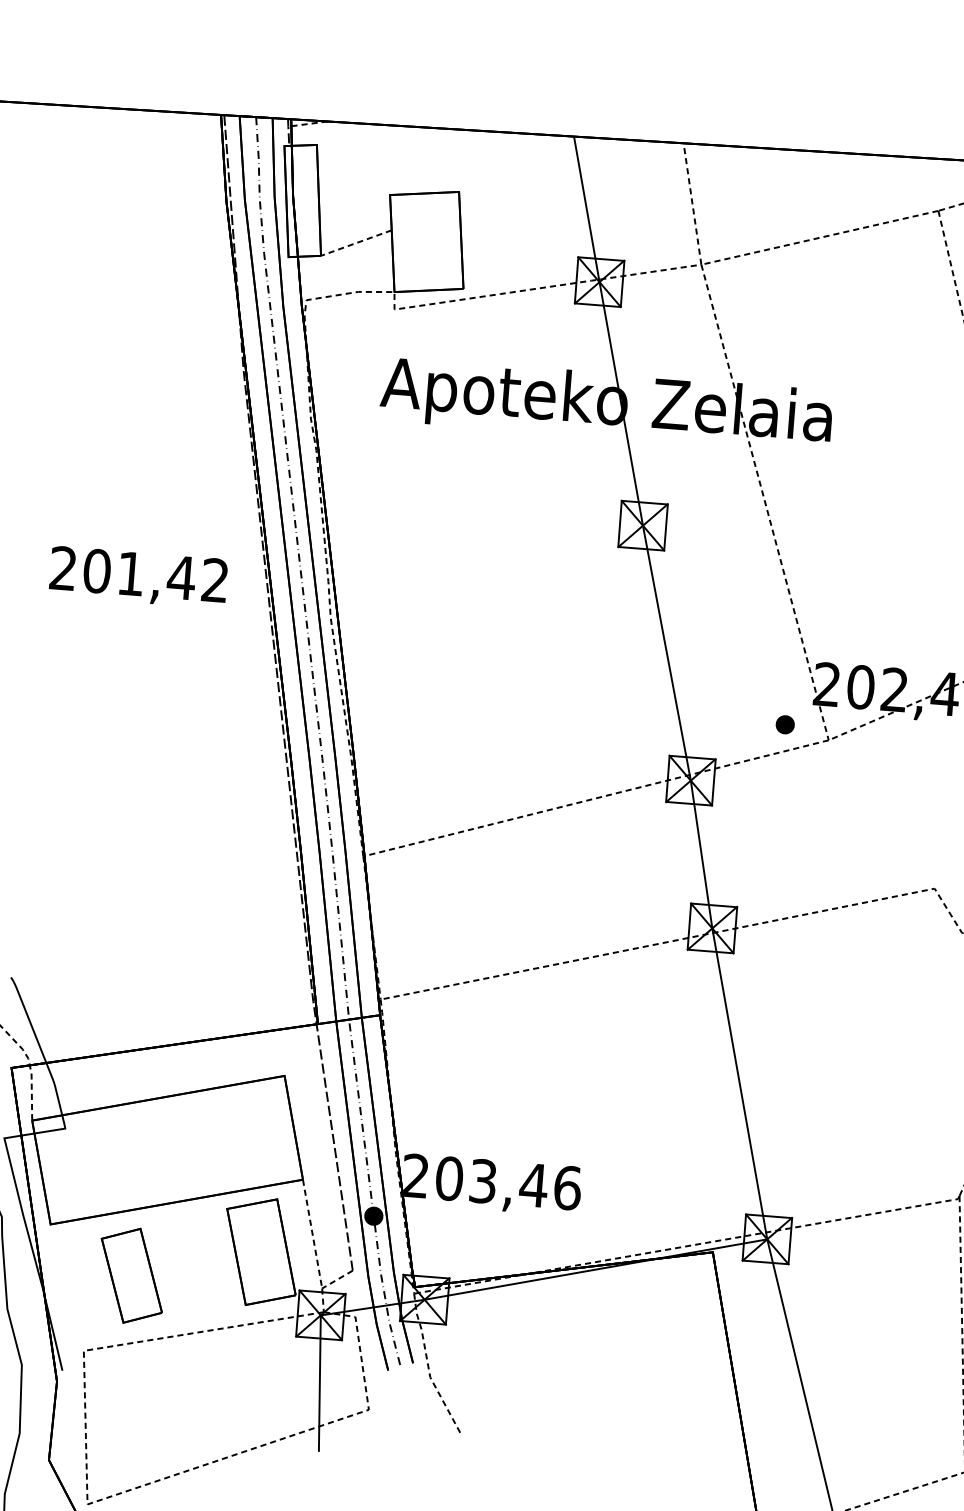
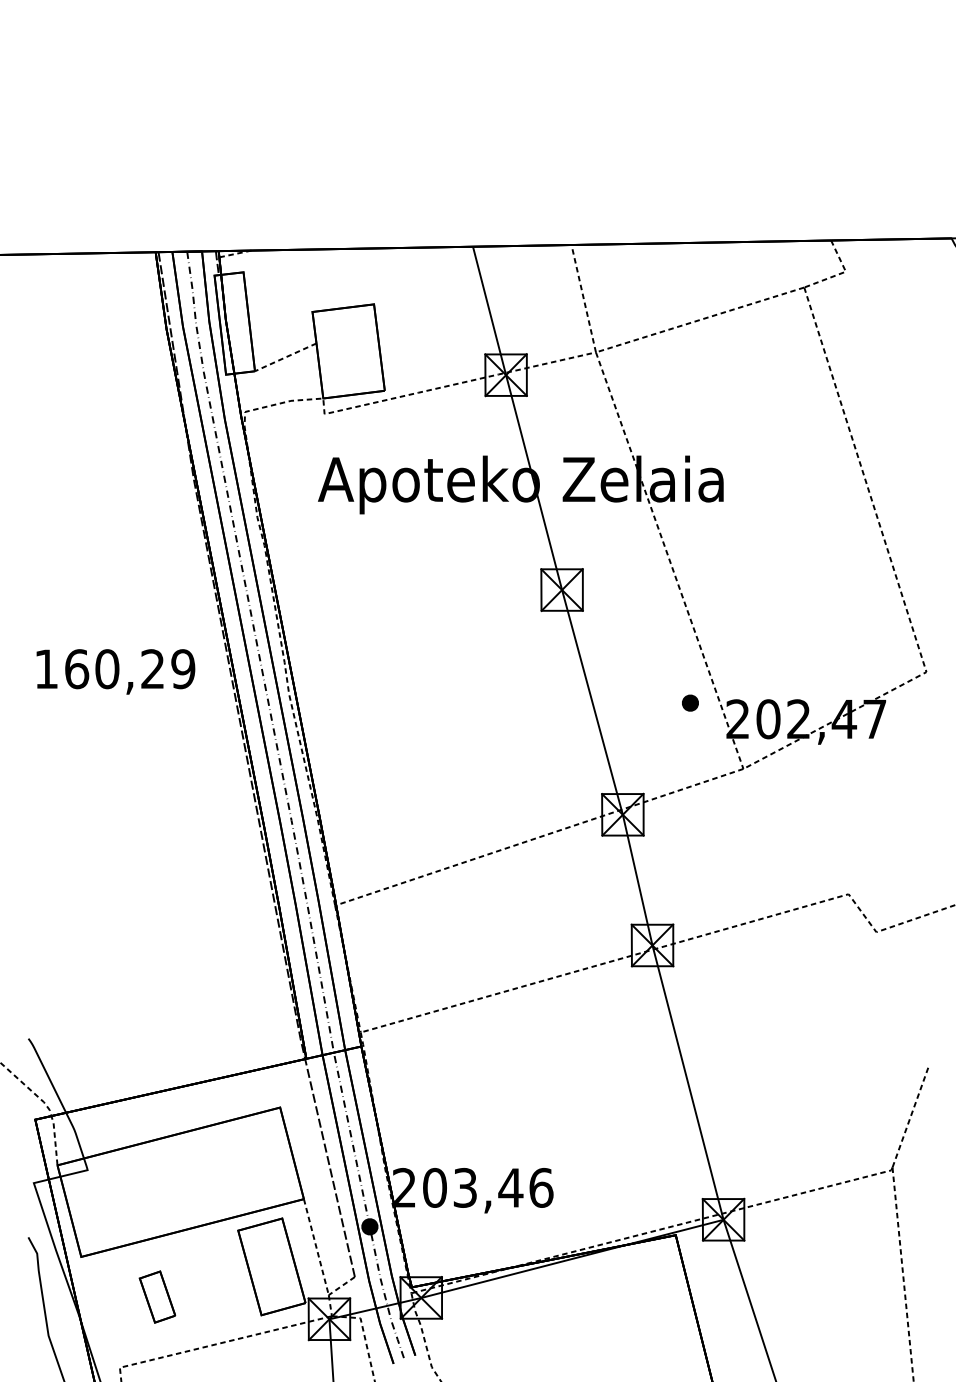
text: (139, 574) -> (115, 669), 201,42 -> 160,29
part: (785, 724) -> (690, 702), moved
part: (131, 1275) -> (157, 1296), size x0.6

